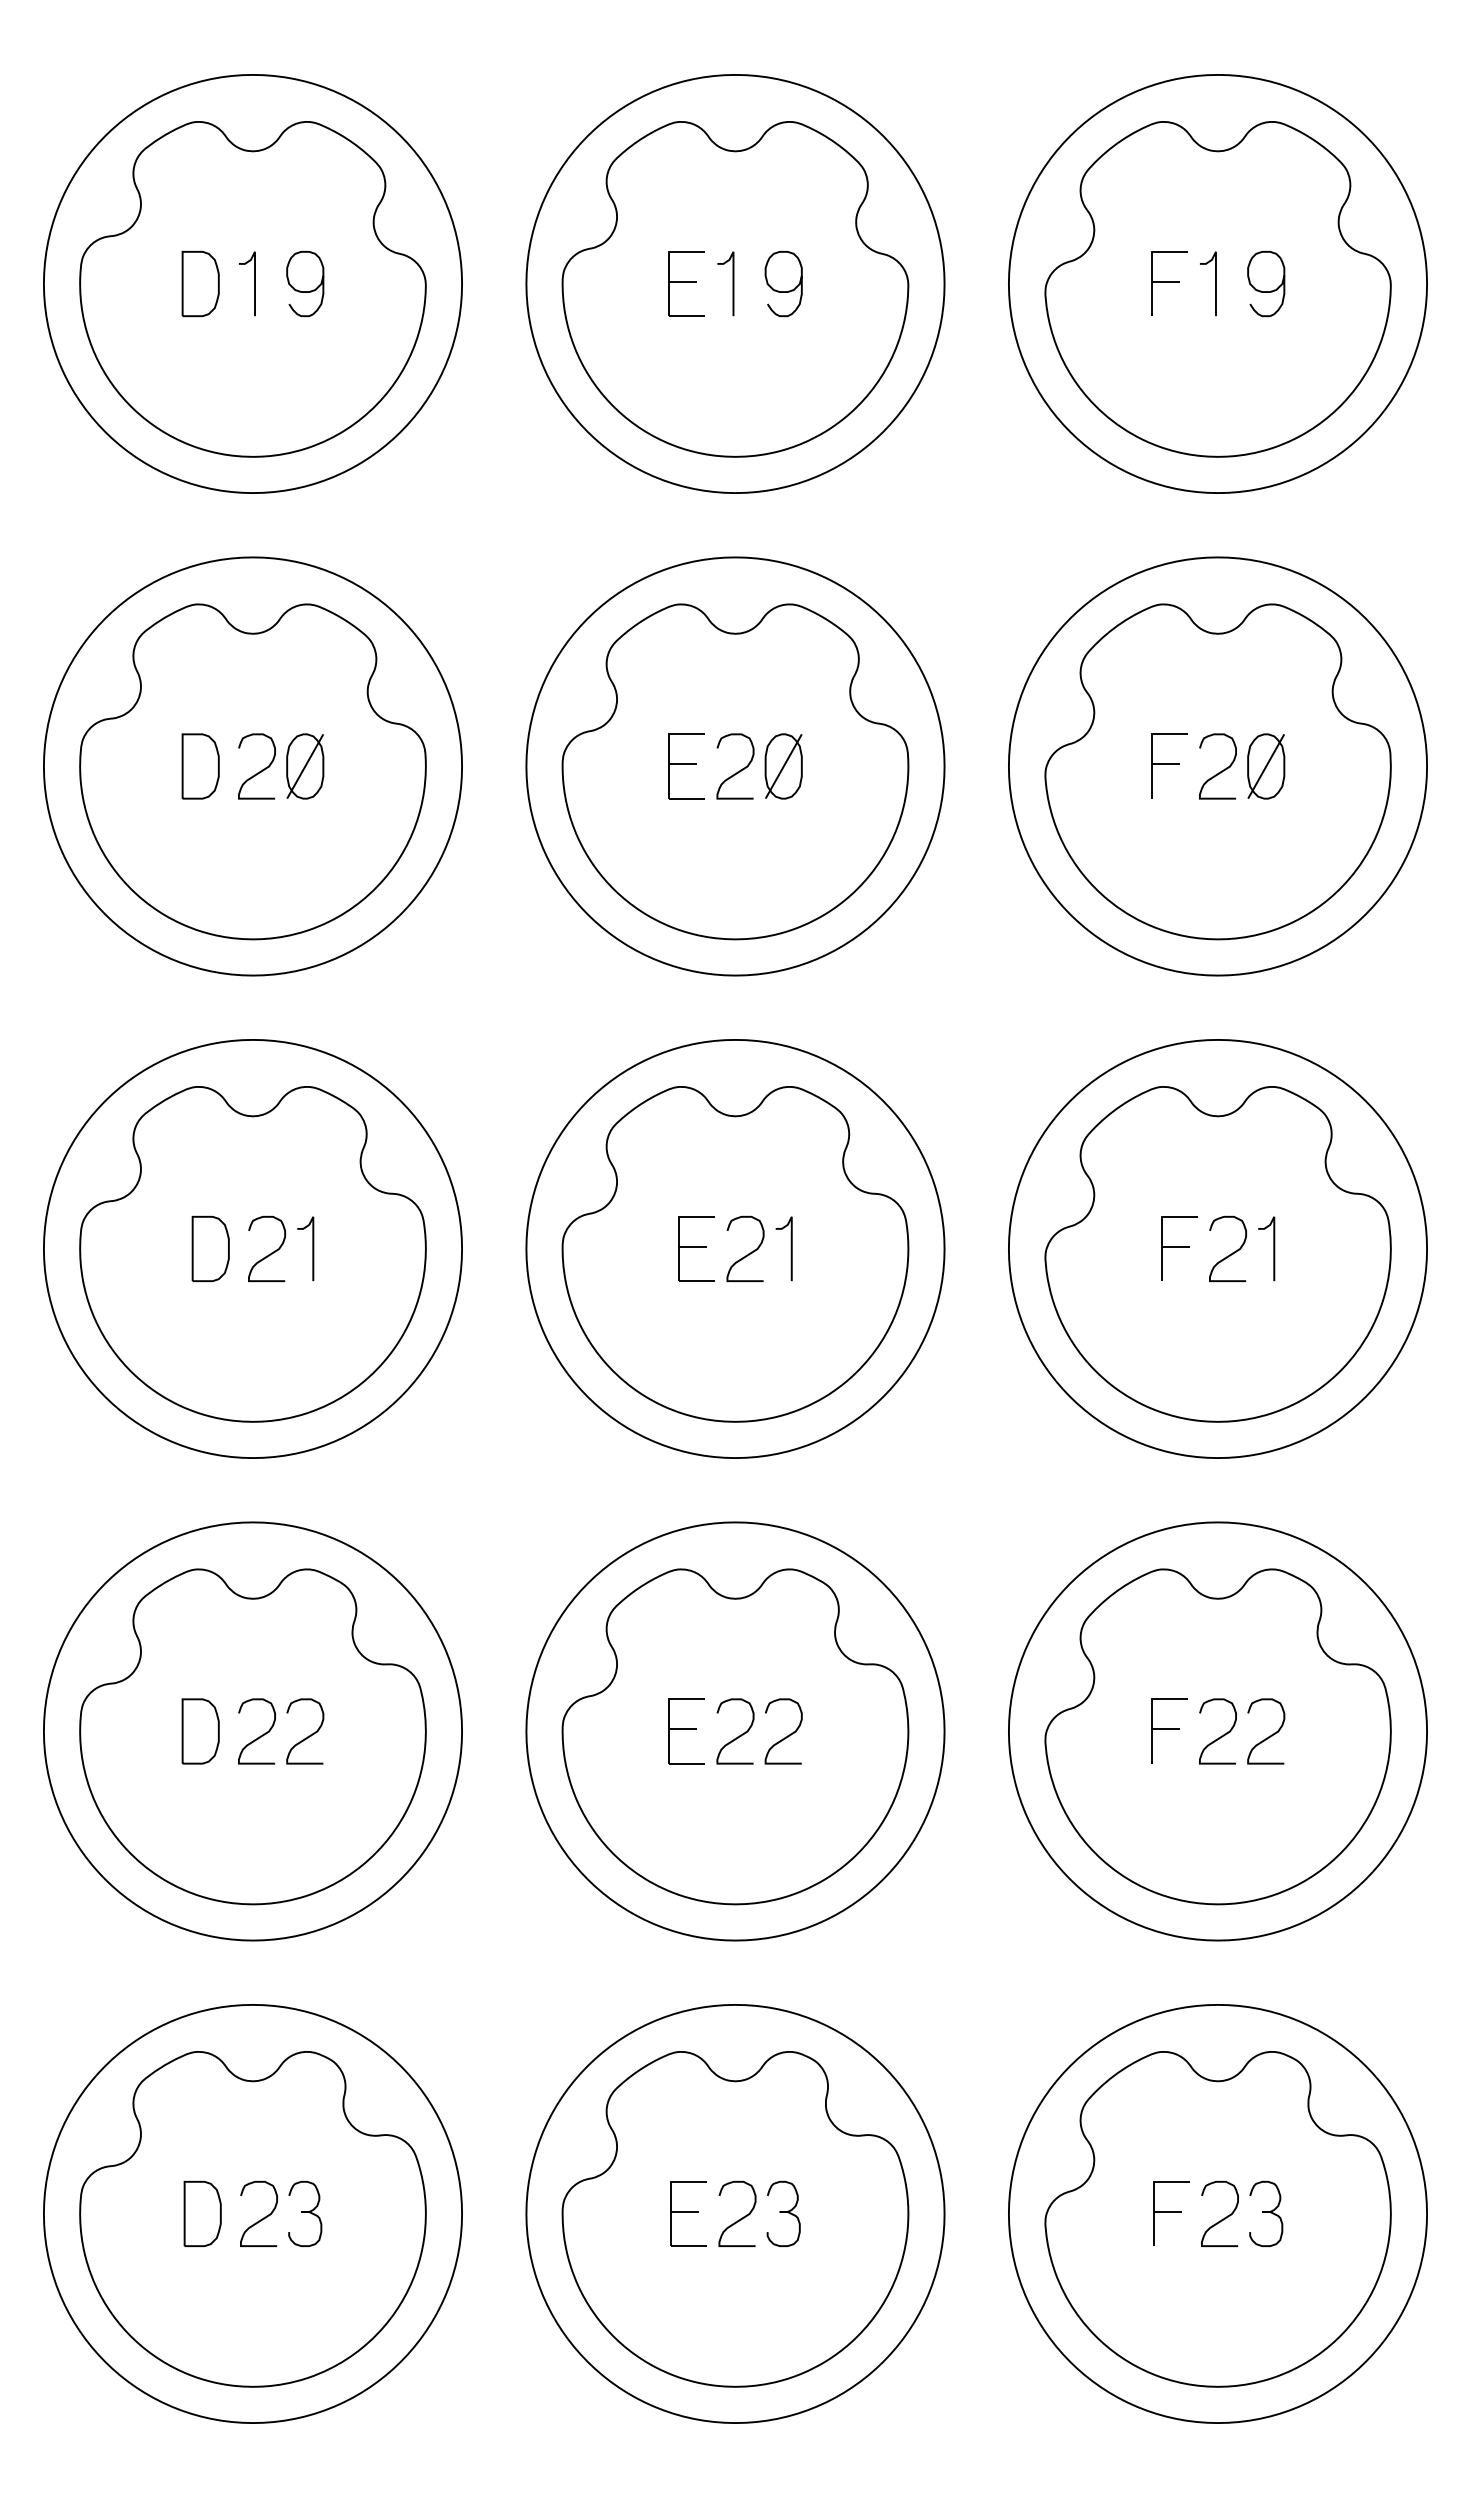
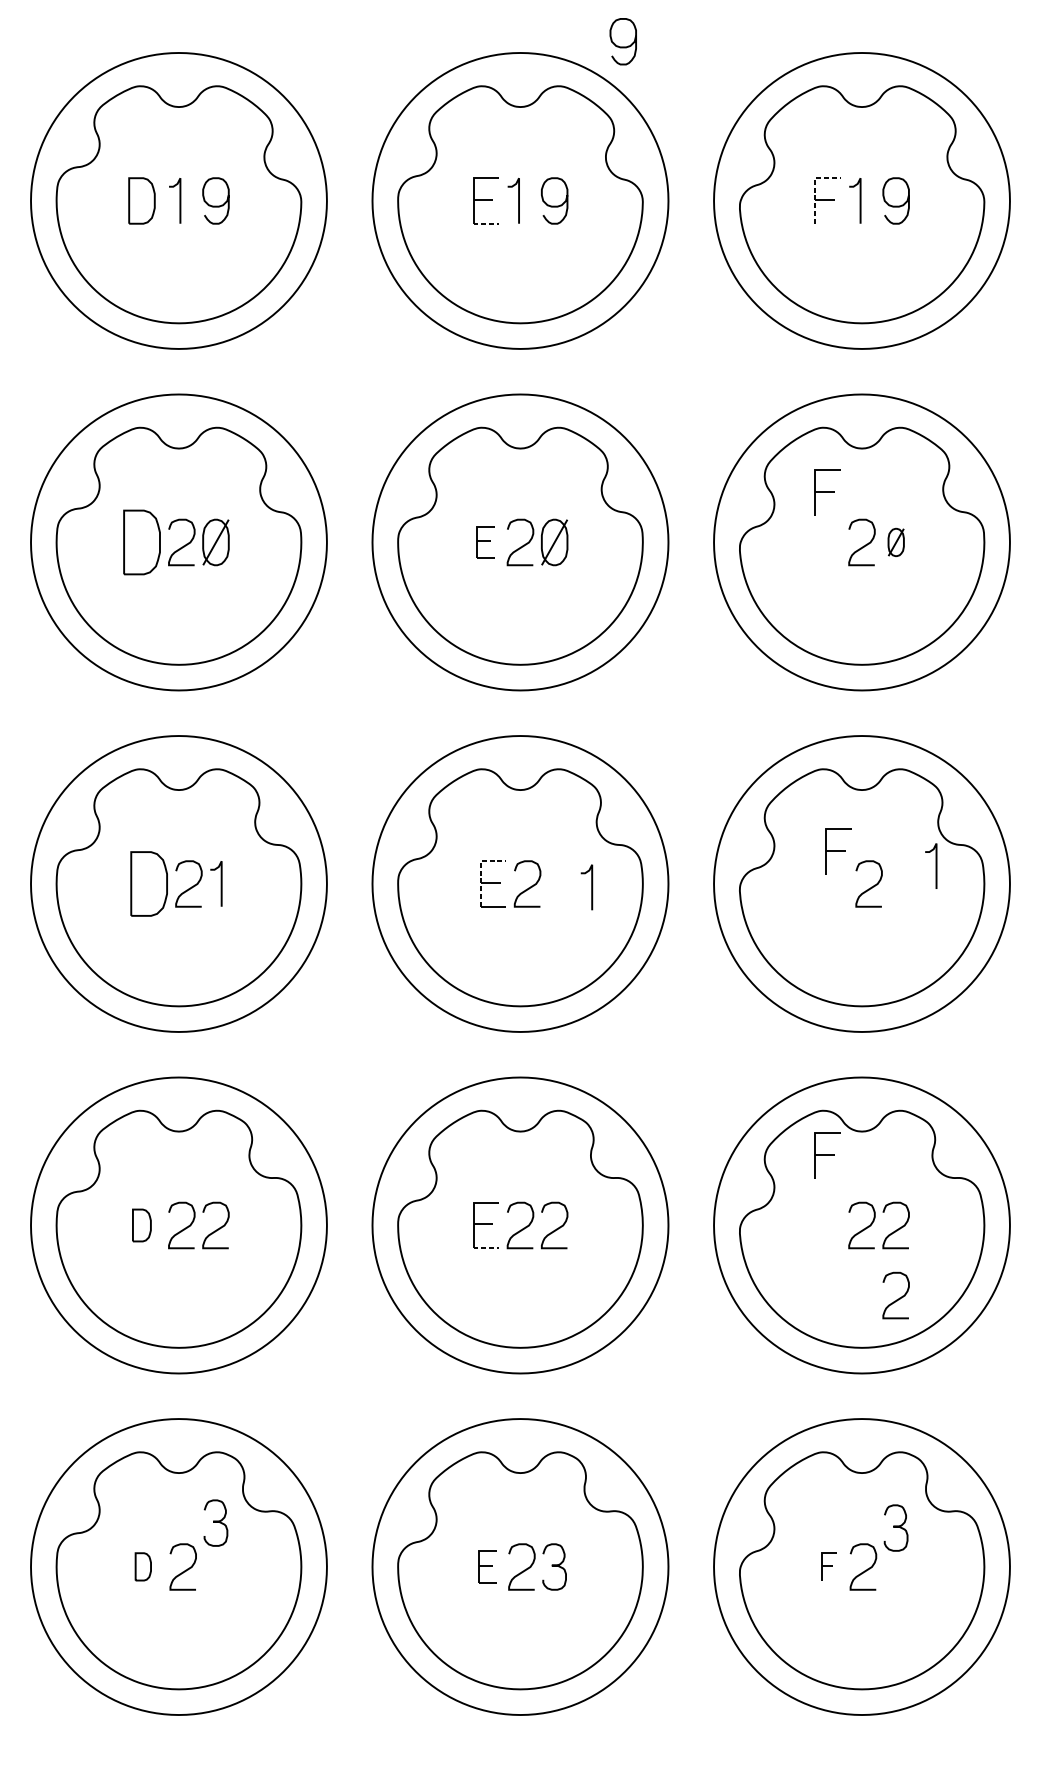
curve: (880, 66) -> (623, 47), added
line: (1151, 264) -> (814, 187), solid -> dashed
line: (687, 316) -> (486, 223), solid -> dashed
part: (1169, 765) -> (827, 492), moved
part: (200, 766) -> (141, 542), size x1.4
part: (686, 766) -> (485, 542), size x0.7
part: (1266, 766) -> (896, 542), size x0.6
line: (679, 1229) -> (480, 870), solid -> dashed
part: (210, 1248) -> (148, 883), size x1.4
curve: (790, 1248) -> (591, 887), moved
part: (1179, 1248) -> (839, 851), moved
curve: (1273, 1248) -> (935, 865), moved
part: (1169, 1730) -> (827, 1155), moved
part: (200, 1731) -> (141, 1225), size x0.7
line: (687, 1763) -> (486, 1248), solid -> dashed
curve: (1268, 1835) -> (897, 1299), added
curve: (305, 2212) -> (216, 1522), moved
curve: (1266, 2212) -> (896, 1527), moved
part: (202, 2213) -> (143, 1566), size x0.6
part: (688, 2213) -> (487, 1566), size x0.7
part: (1171, 2213) -> (829, 1566), size x0.6

